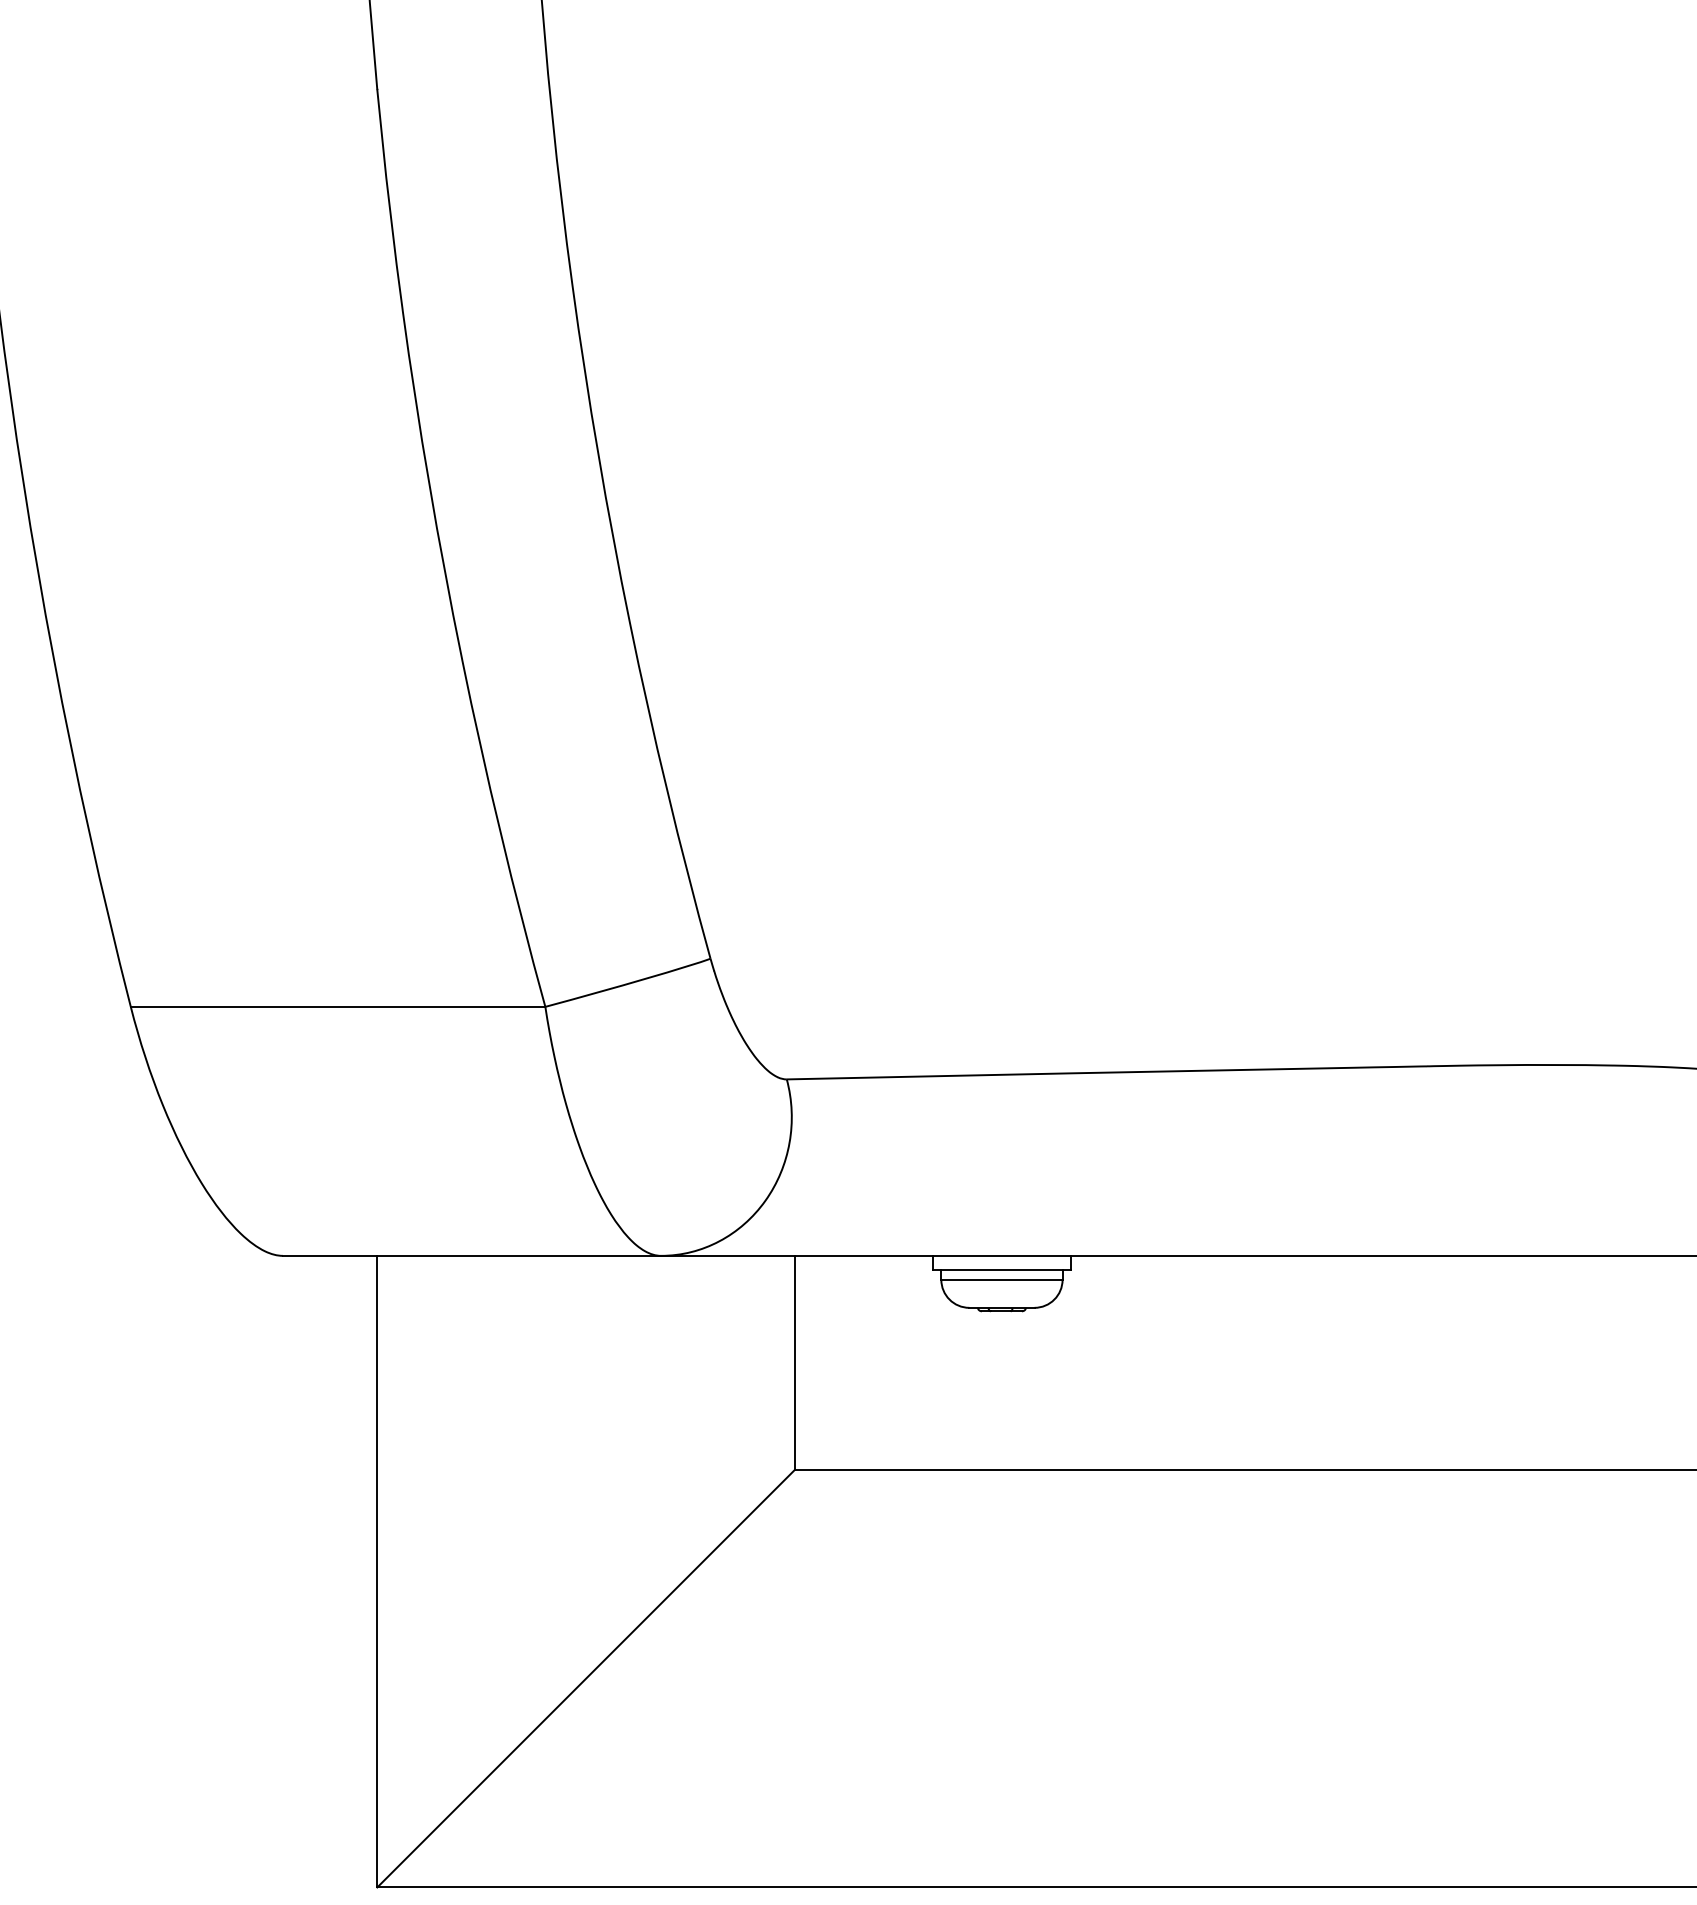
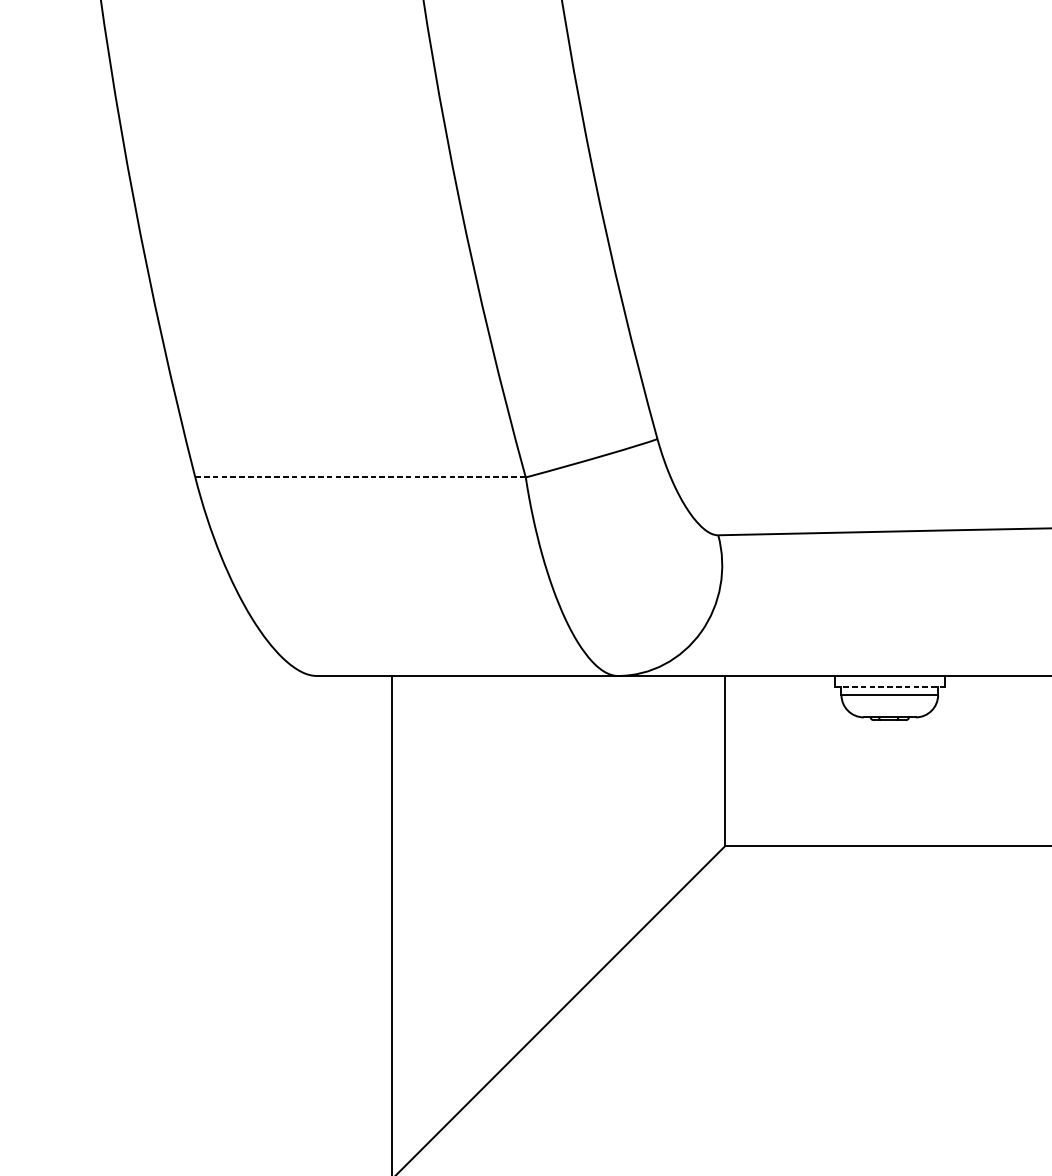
line: (338, 1006) -> (360, 477), solid -> dashed
line: (1002, 1269) -> (890, 686), solid -> dashed

